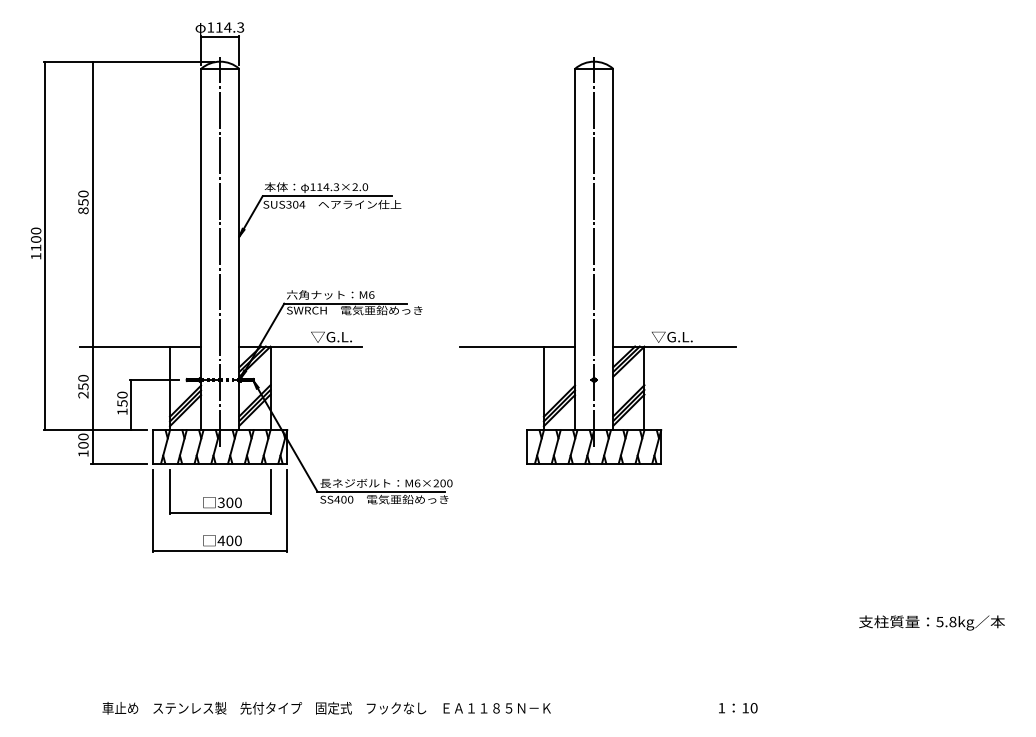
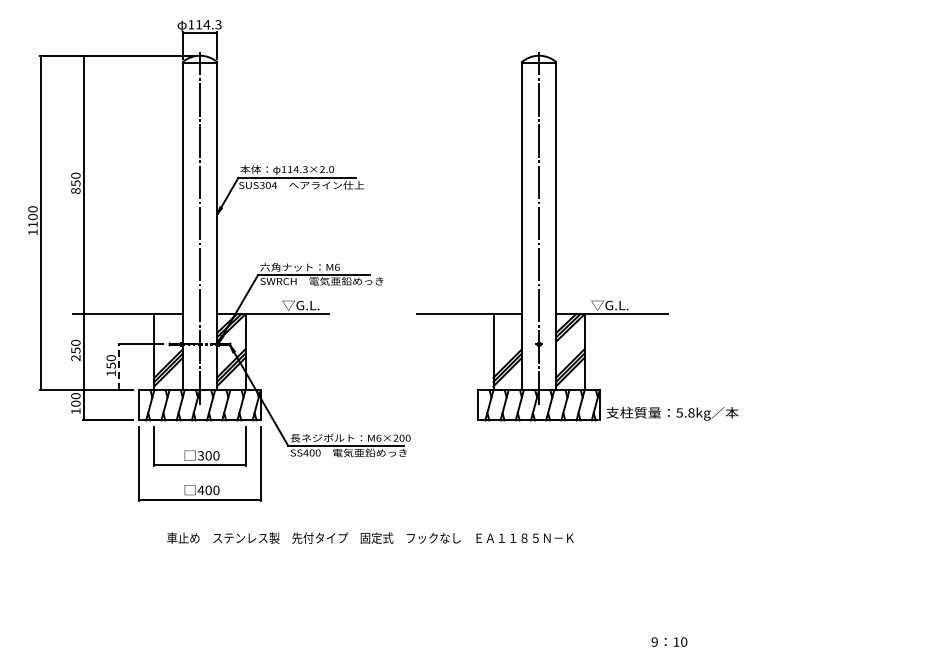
line: (131, 405) -> (119, 367), solid -> dashed
text: (932, 622) -> (672, 413), moved
text: (326, 707) -> (370, 537), moved
text: (721, 707) -> (654, 641), 1 -> 9

